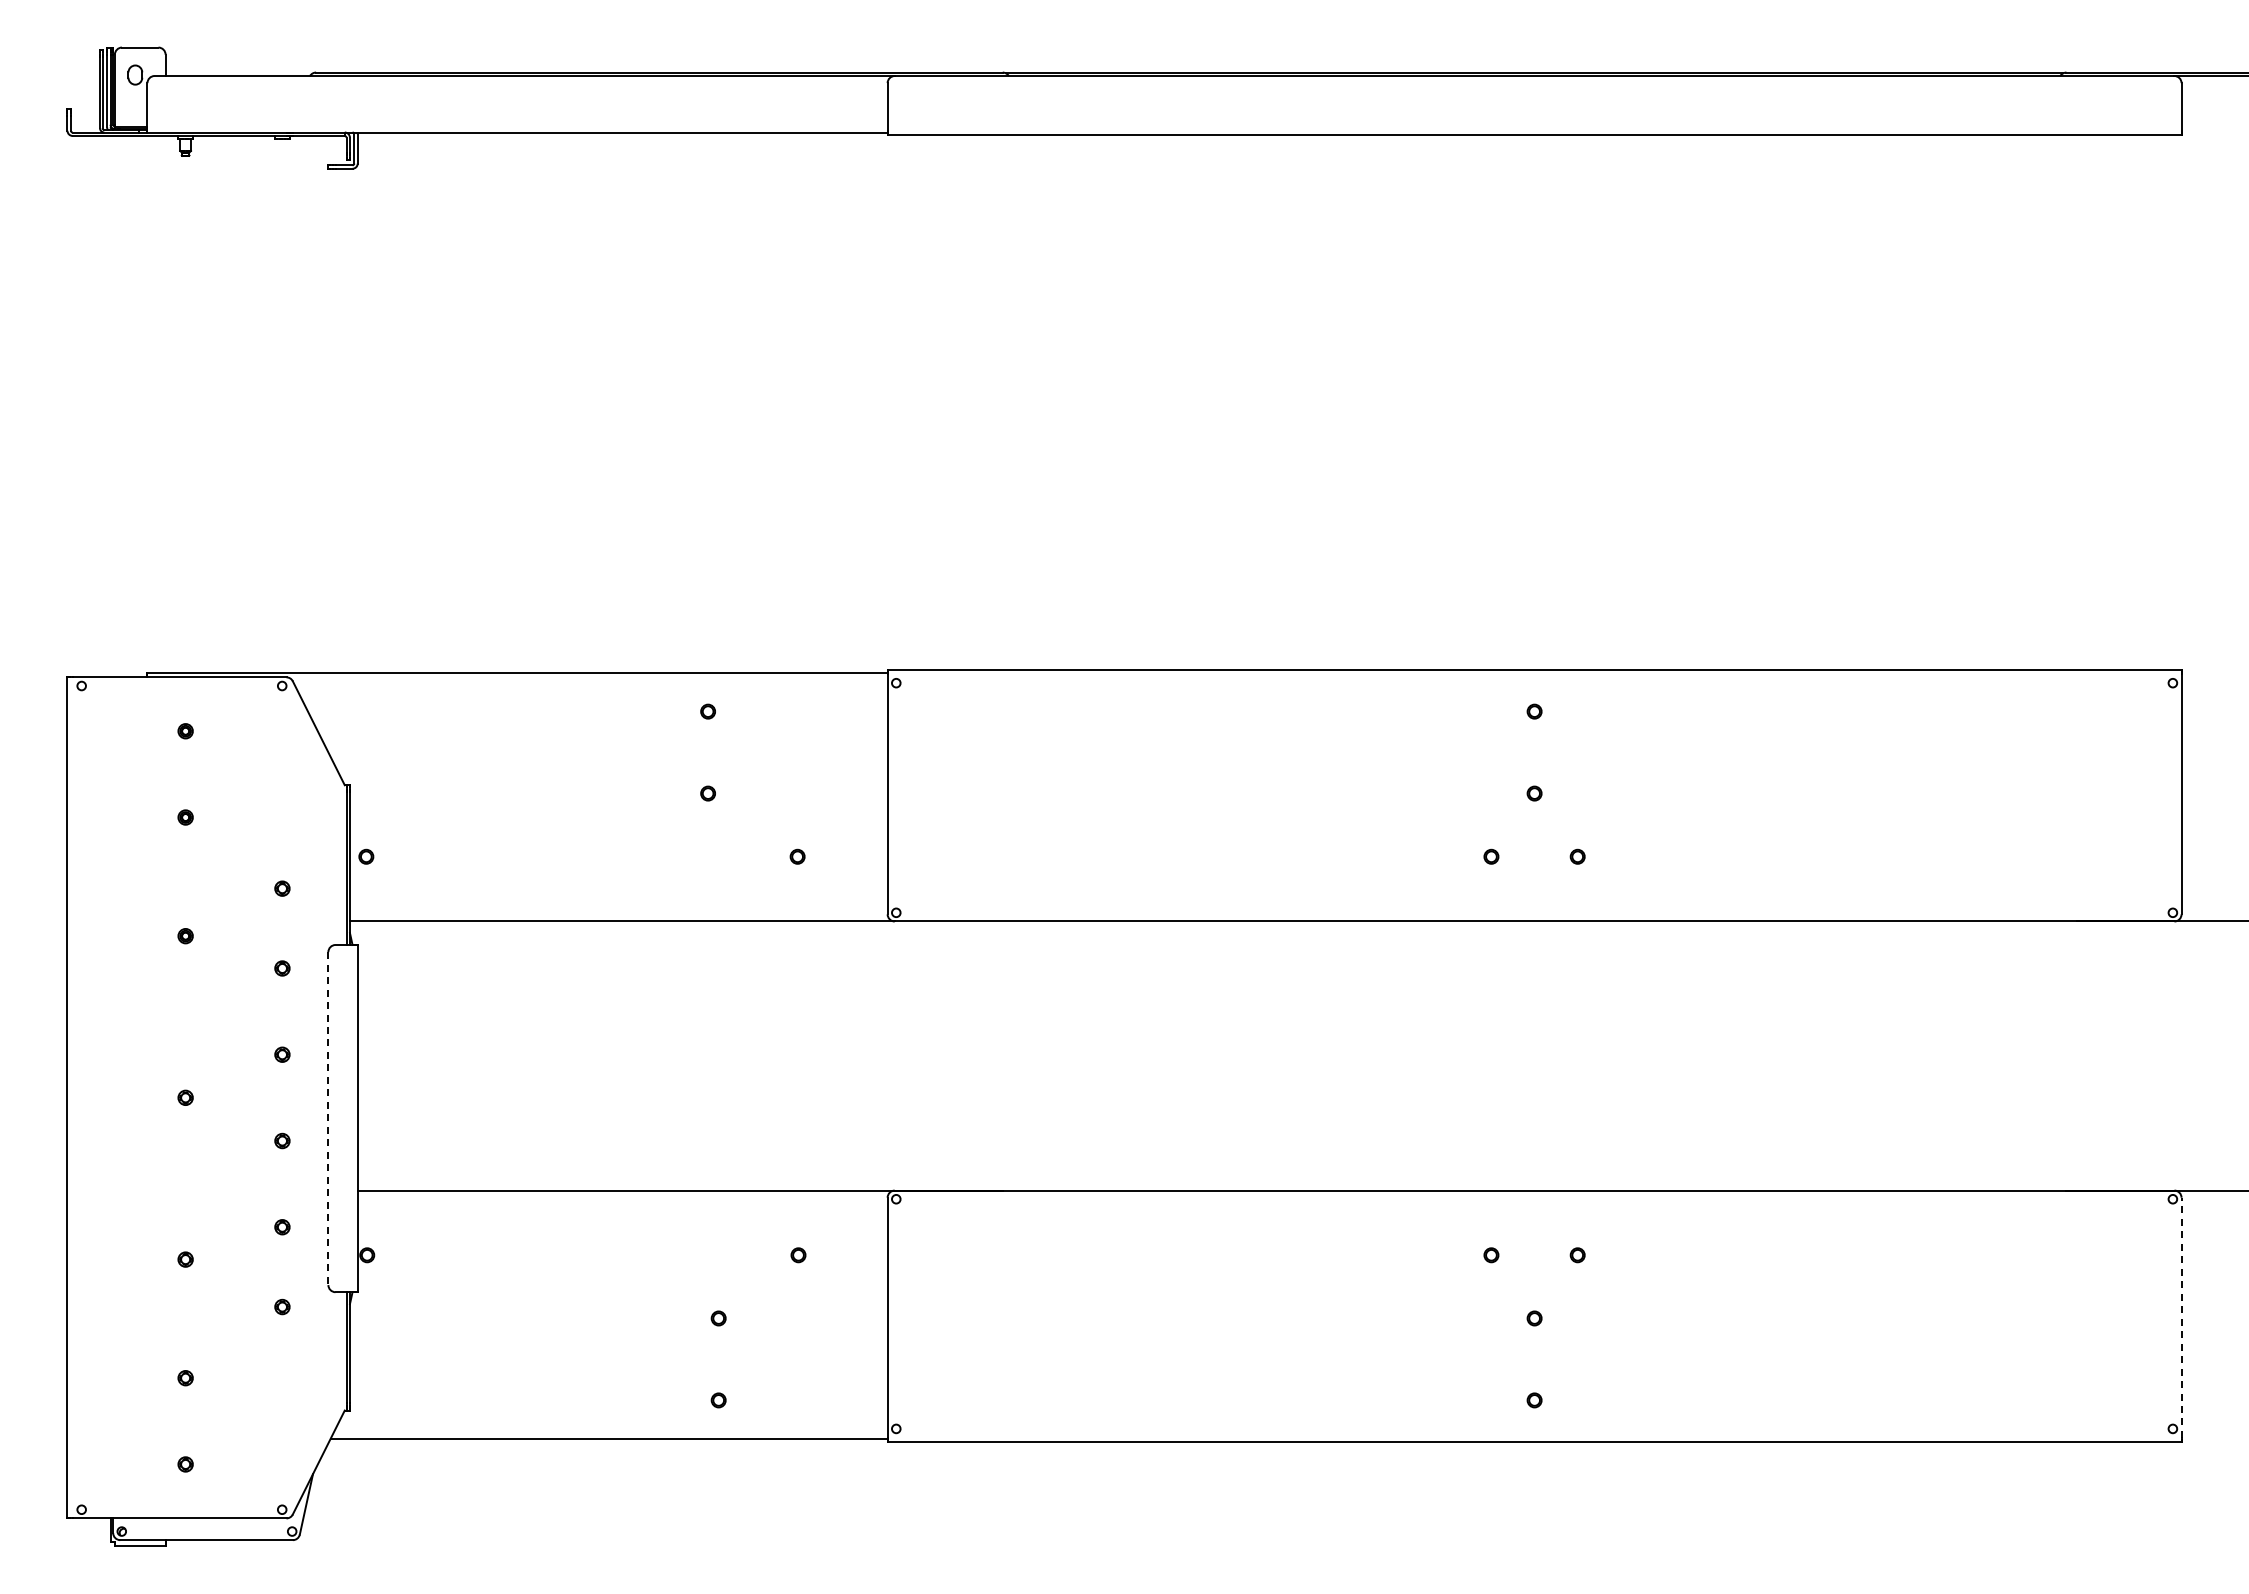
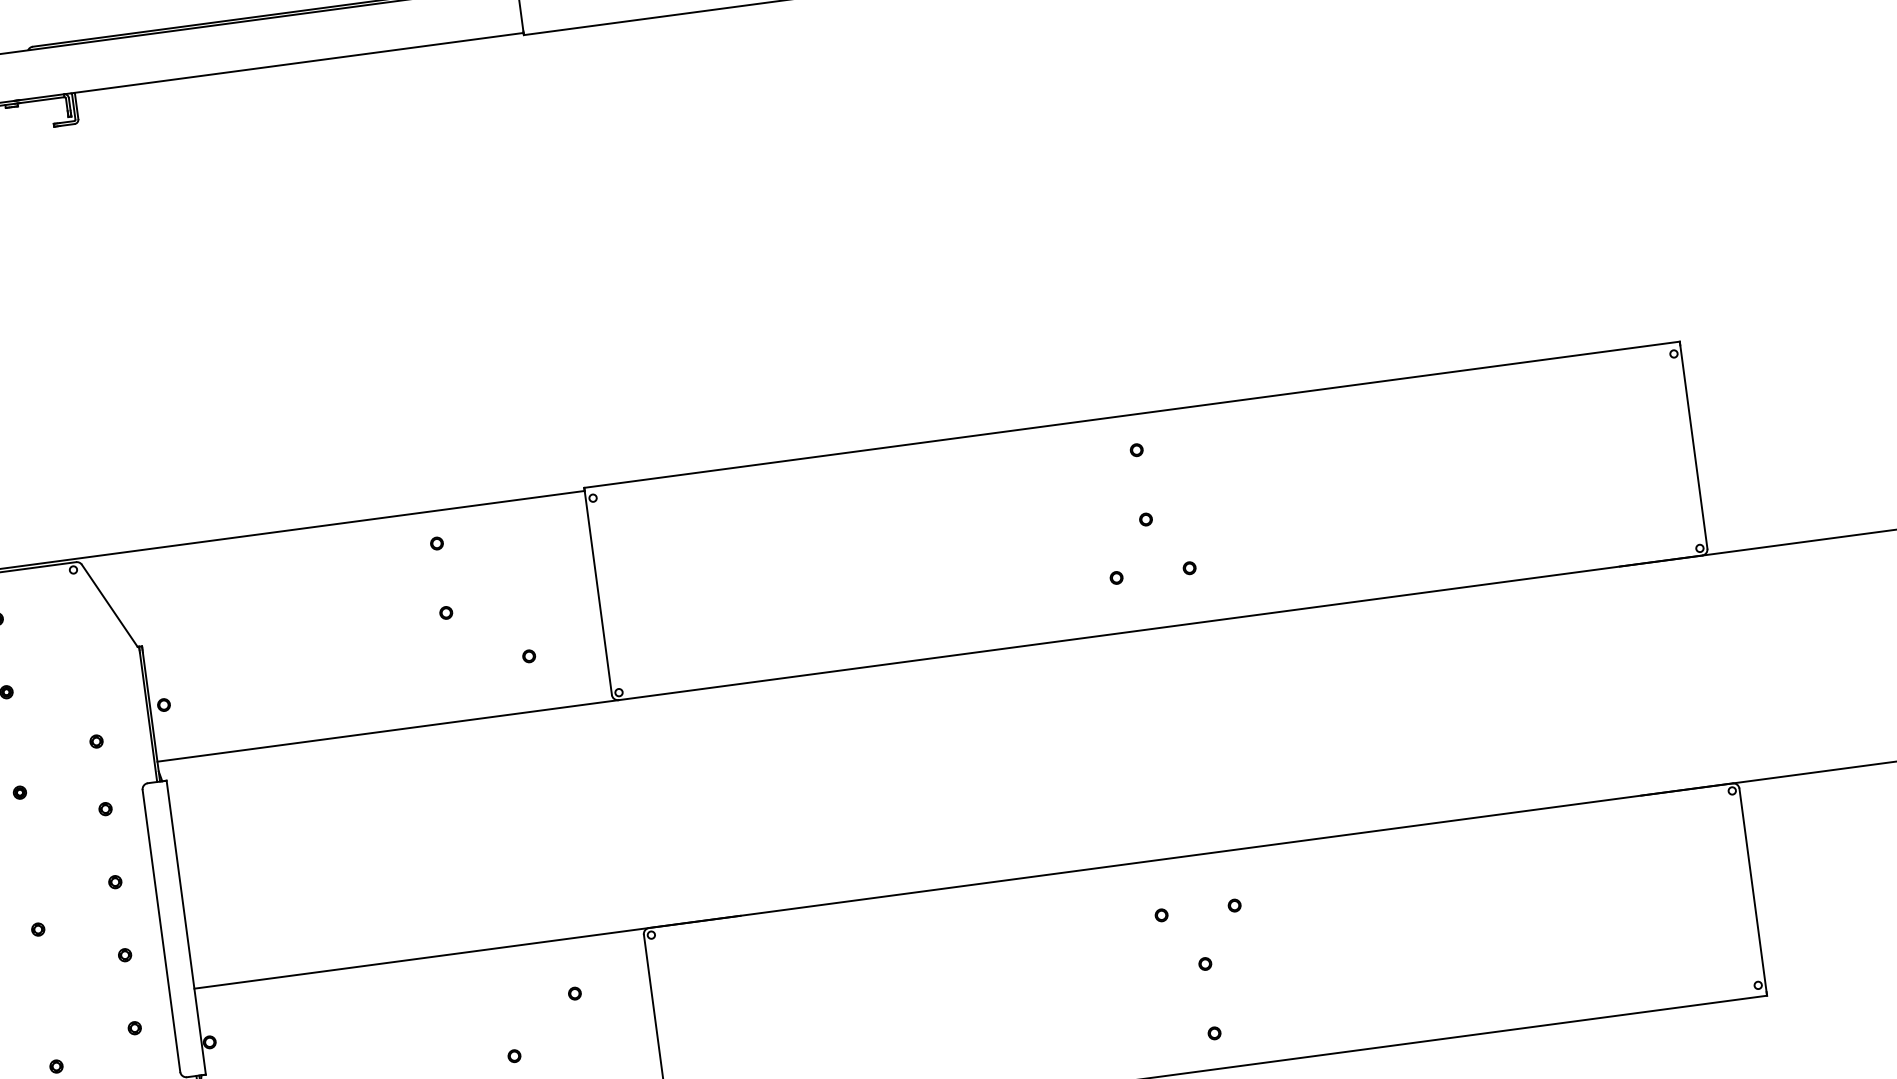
line: (328, 1119) -> (161, 931), dashed -> solid
line: (2181, 1317) -> (1752, 890), dashed -> solid

